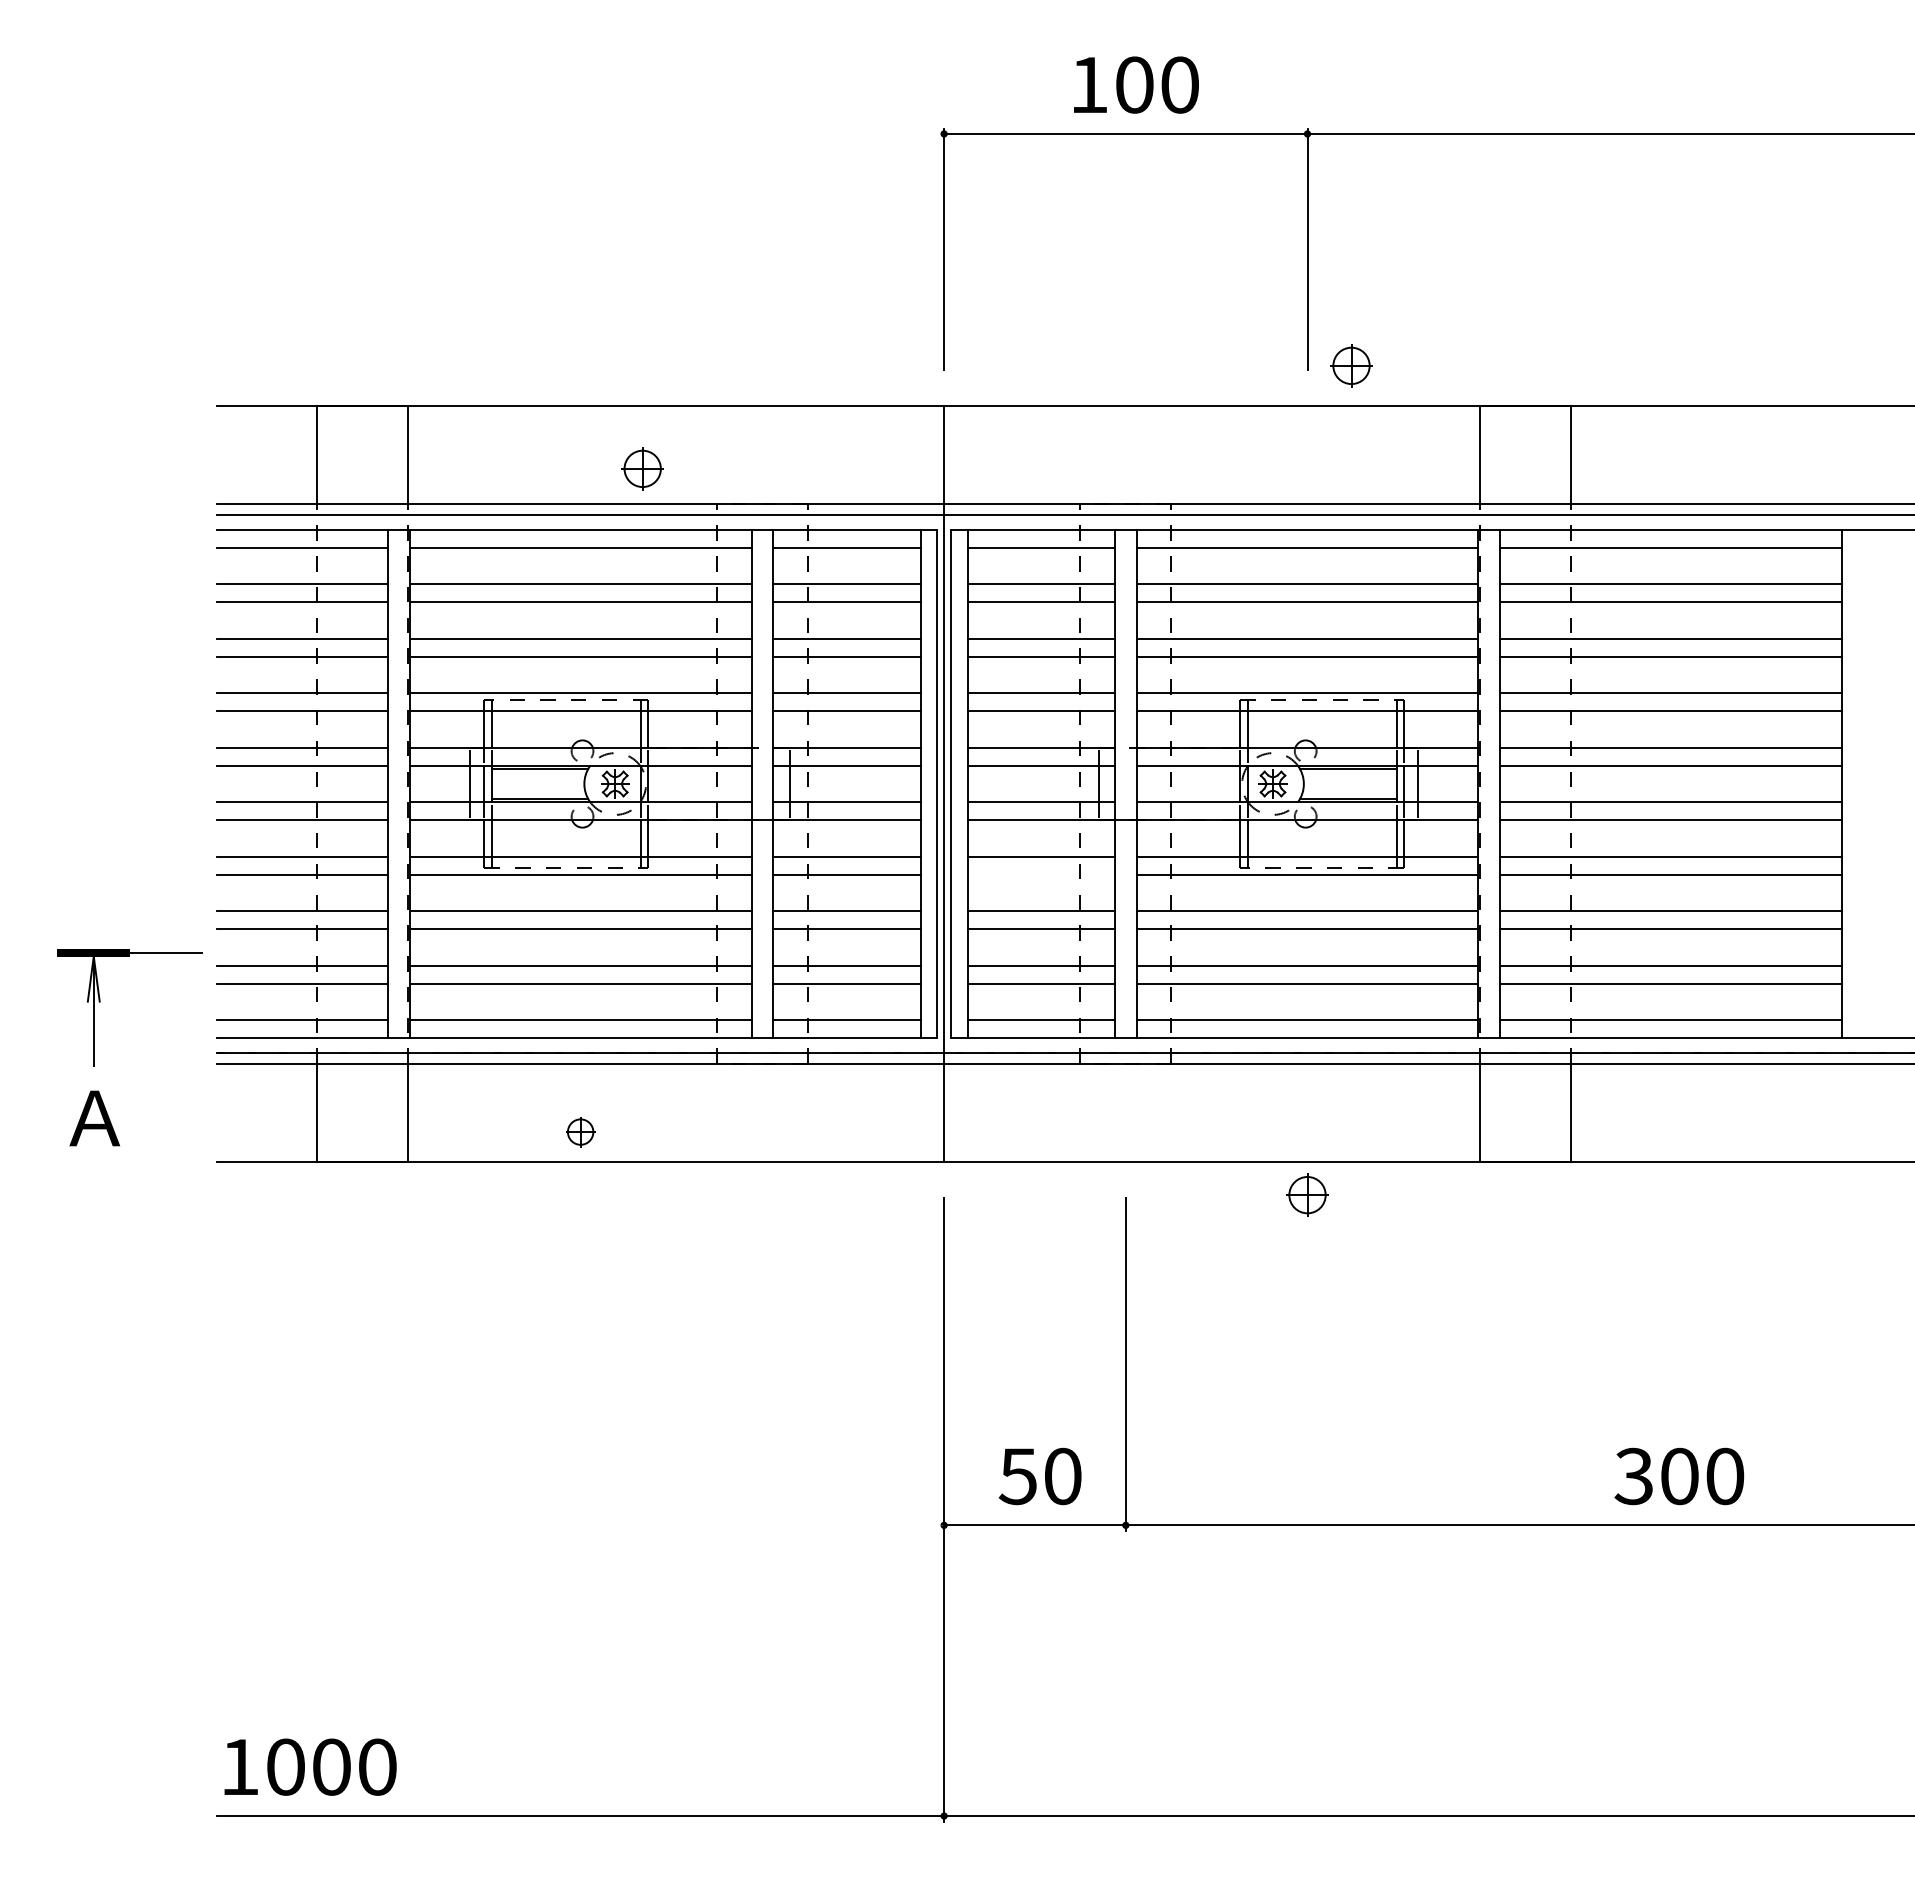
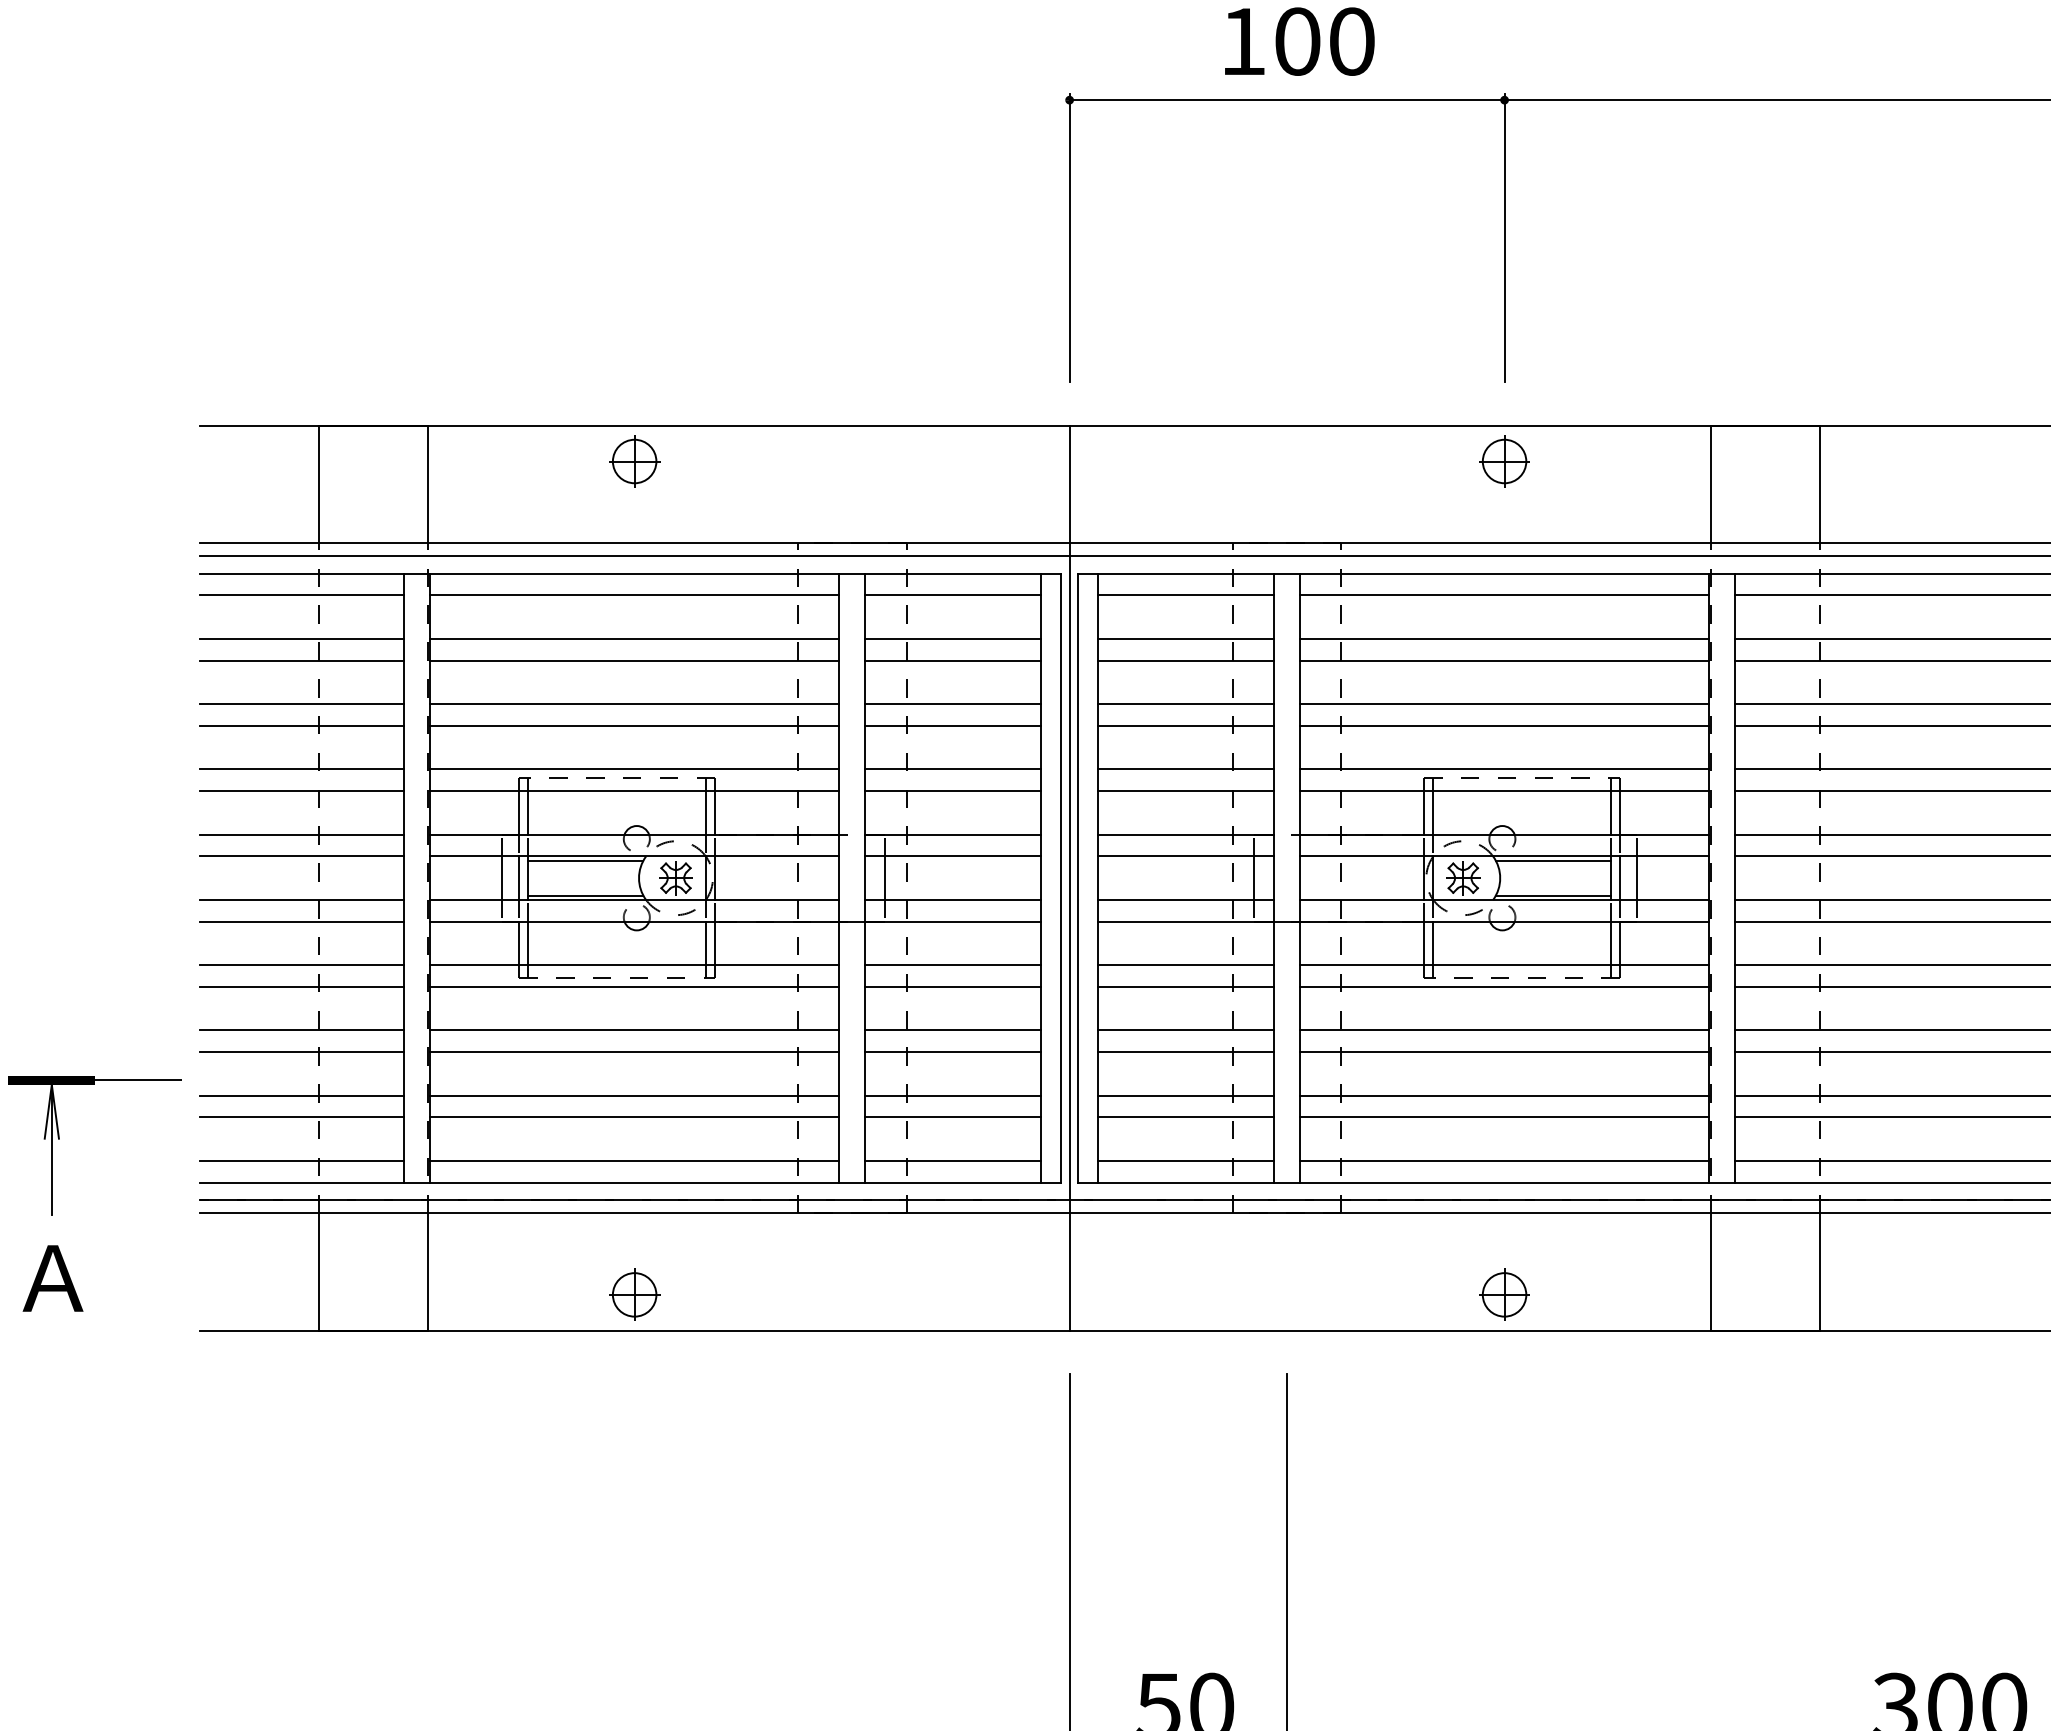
part: (1351, 365) -> (1504, 461), moved
part: (642, 468) -> (634, 461), moved
line: (1040, 874) -> (1184, 986), added
part: (580, 1131) -> (634, 1294), size x1.43
part: (1307, 1194) -> (1504, 1294), moved

